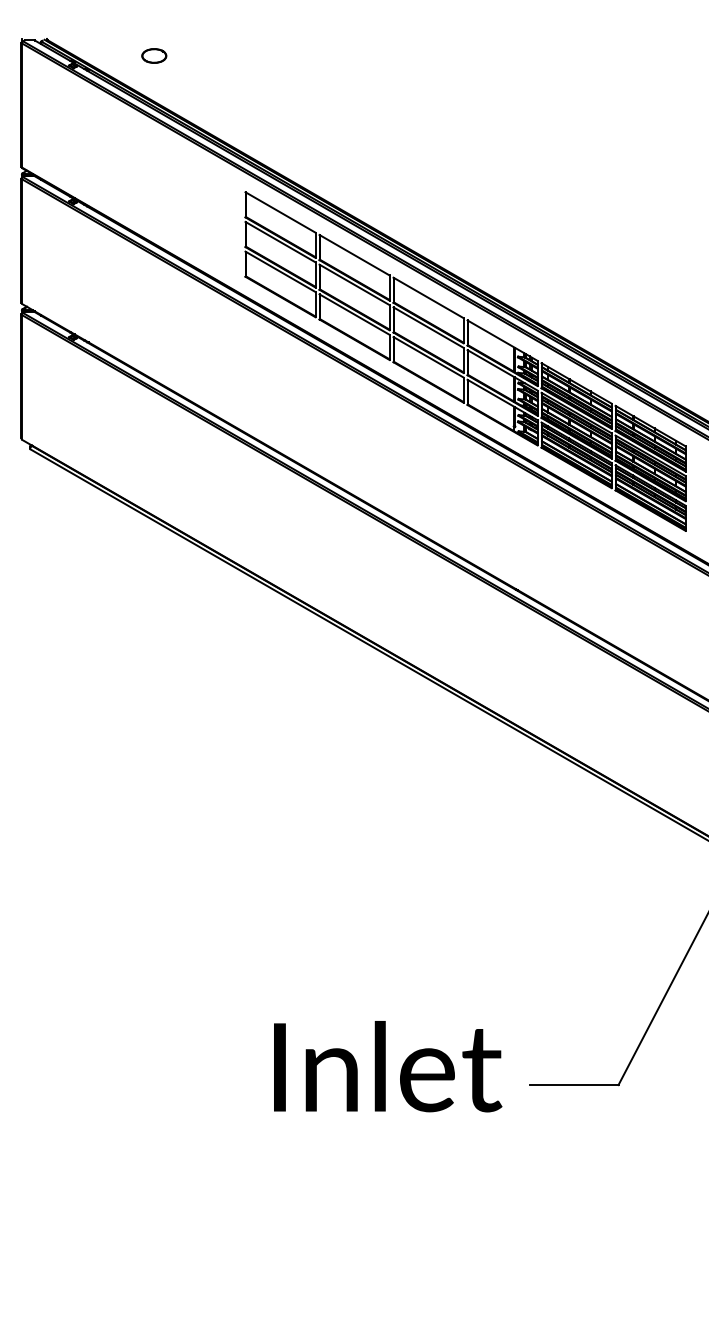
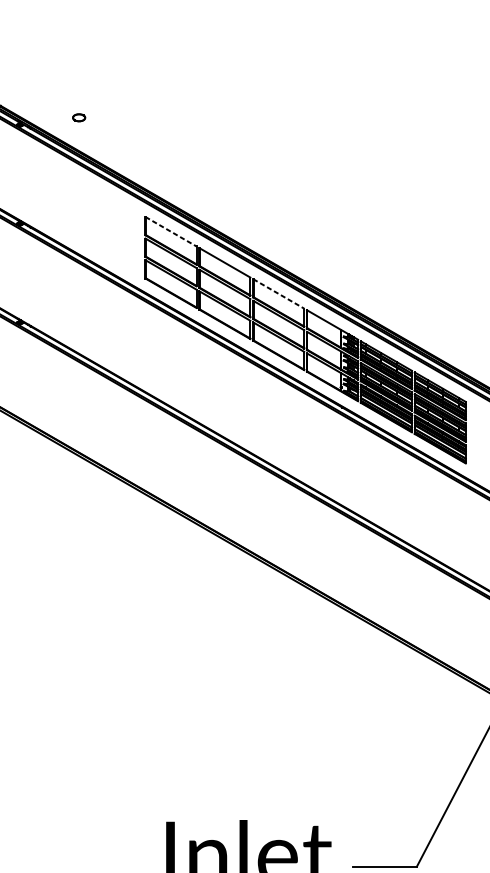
part: (154, 55) -> (79, 117), size x0.7
line: (281, 212) -> (171, 231), solid -> dashed
line: (429, 298) -> (279, 294), solid -> dashed

